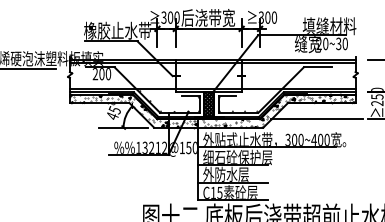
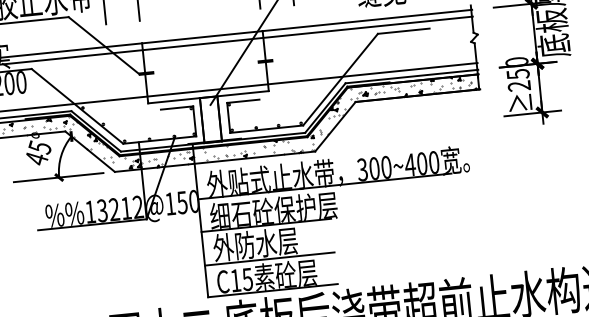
hatch: (208, 104) -> (210, 119), removed
line: (316, 119) -> (410, 126), removed

